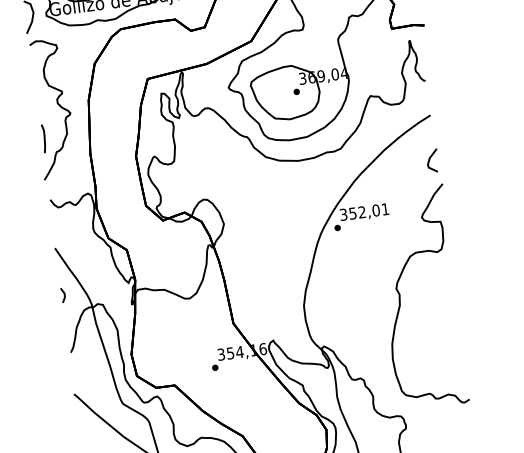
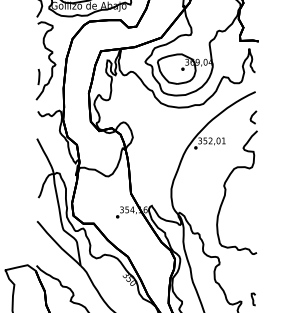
line: (63, 295) -> (38, 165), removed

